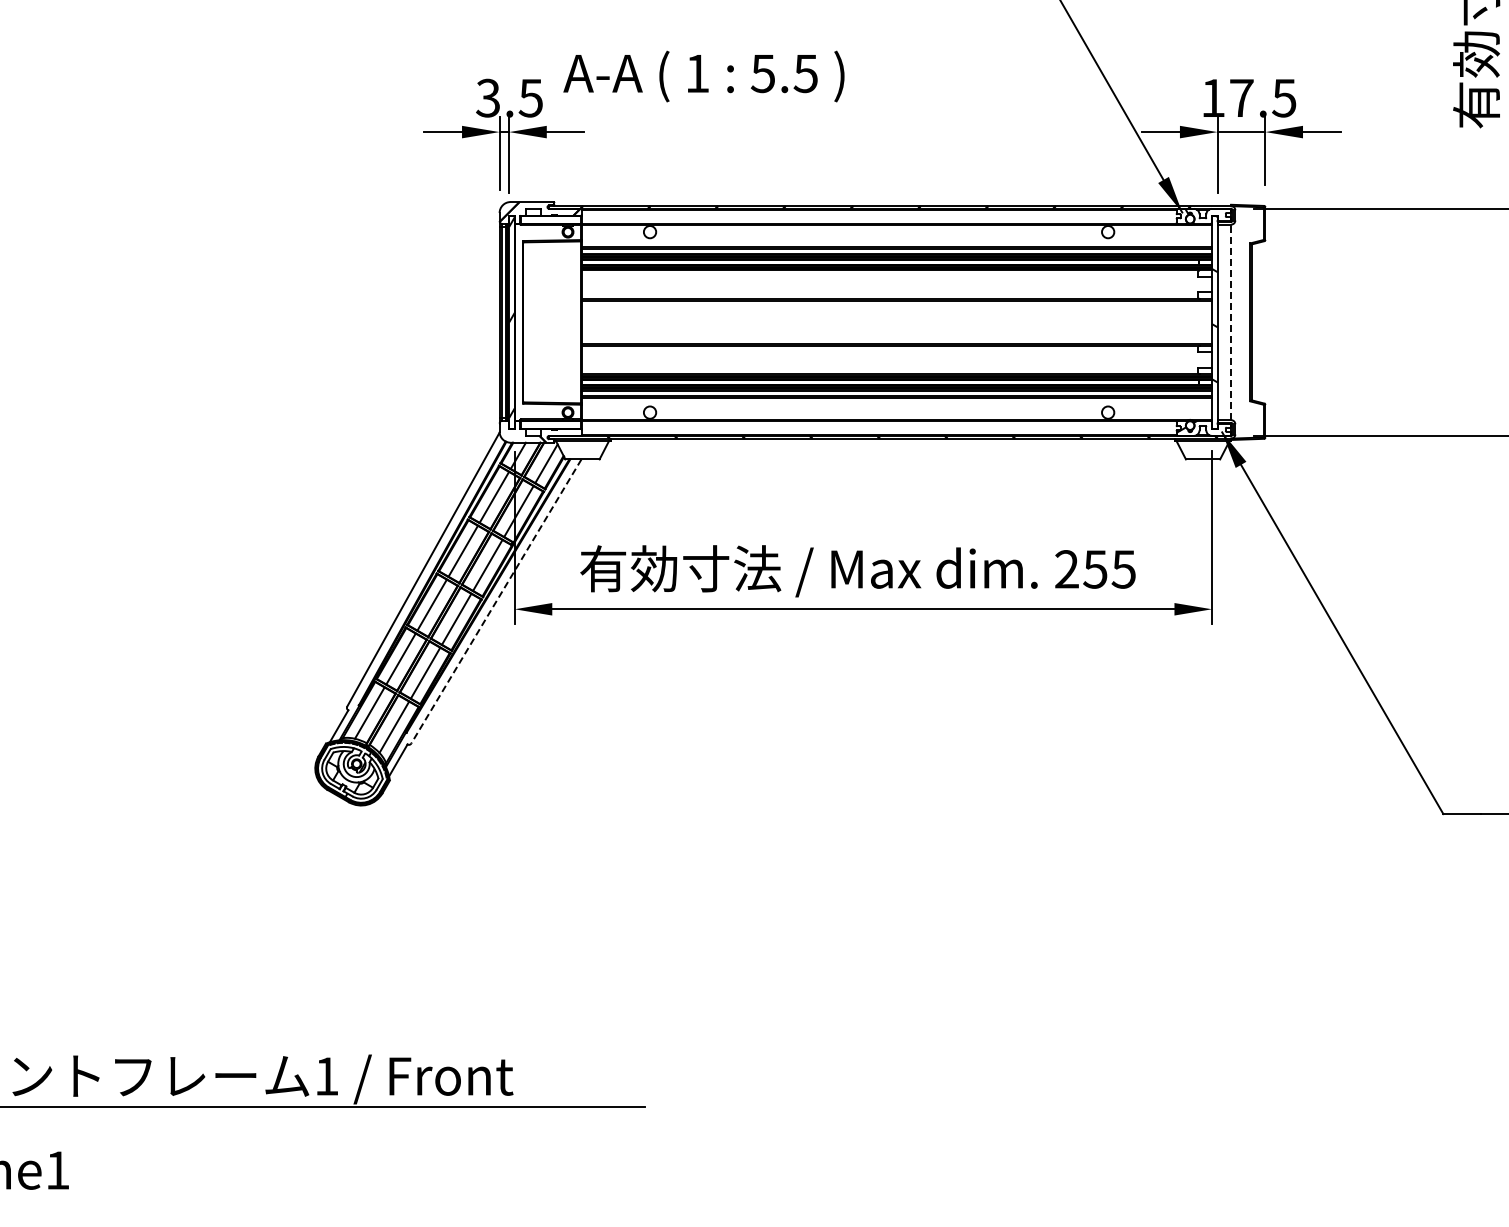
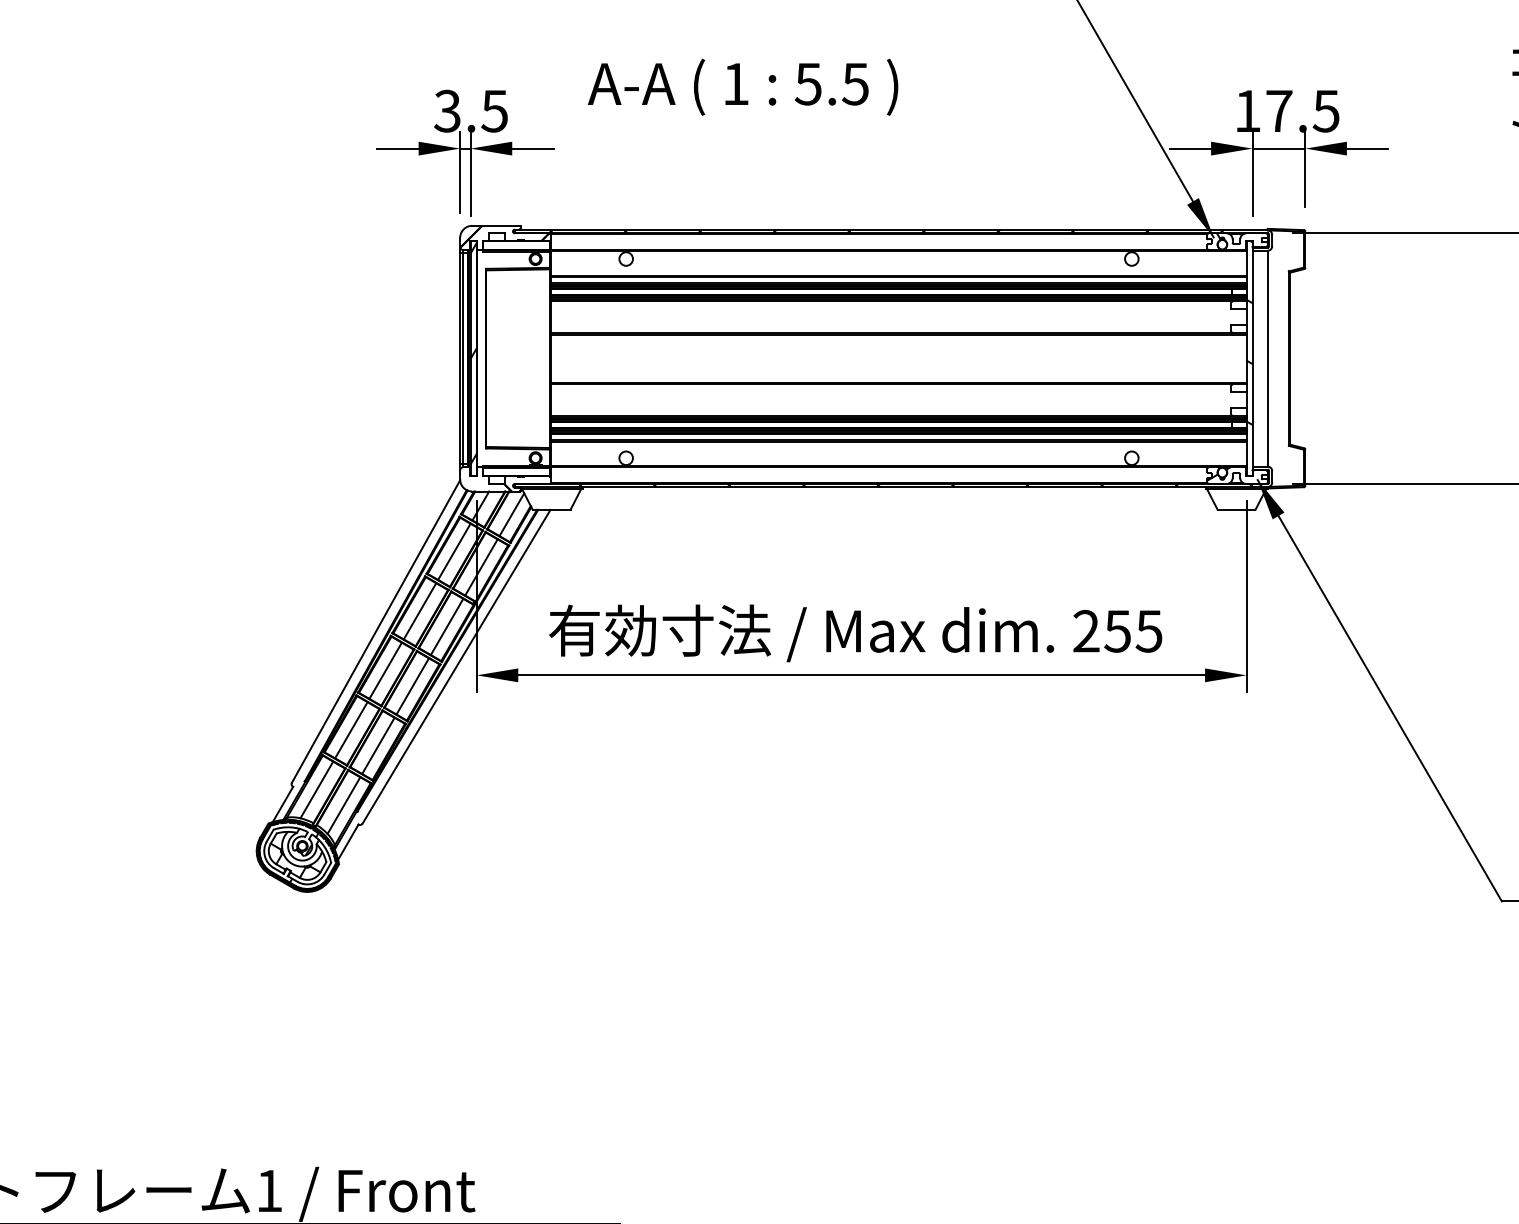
text: (703, 76) -> (742, 87), moved
line: (1231, 322) -> (1267, 358), dashed -> solid
line: (496, 601) -> (456, 666), dashed -> solid

